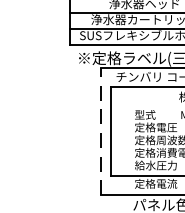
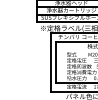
line: (101, 131) -> (51, 62), dashed -> solid

